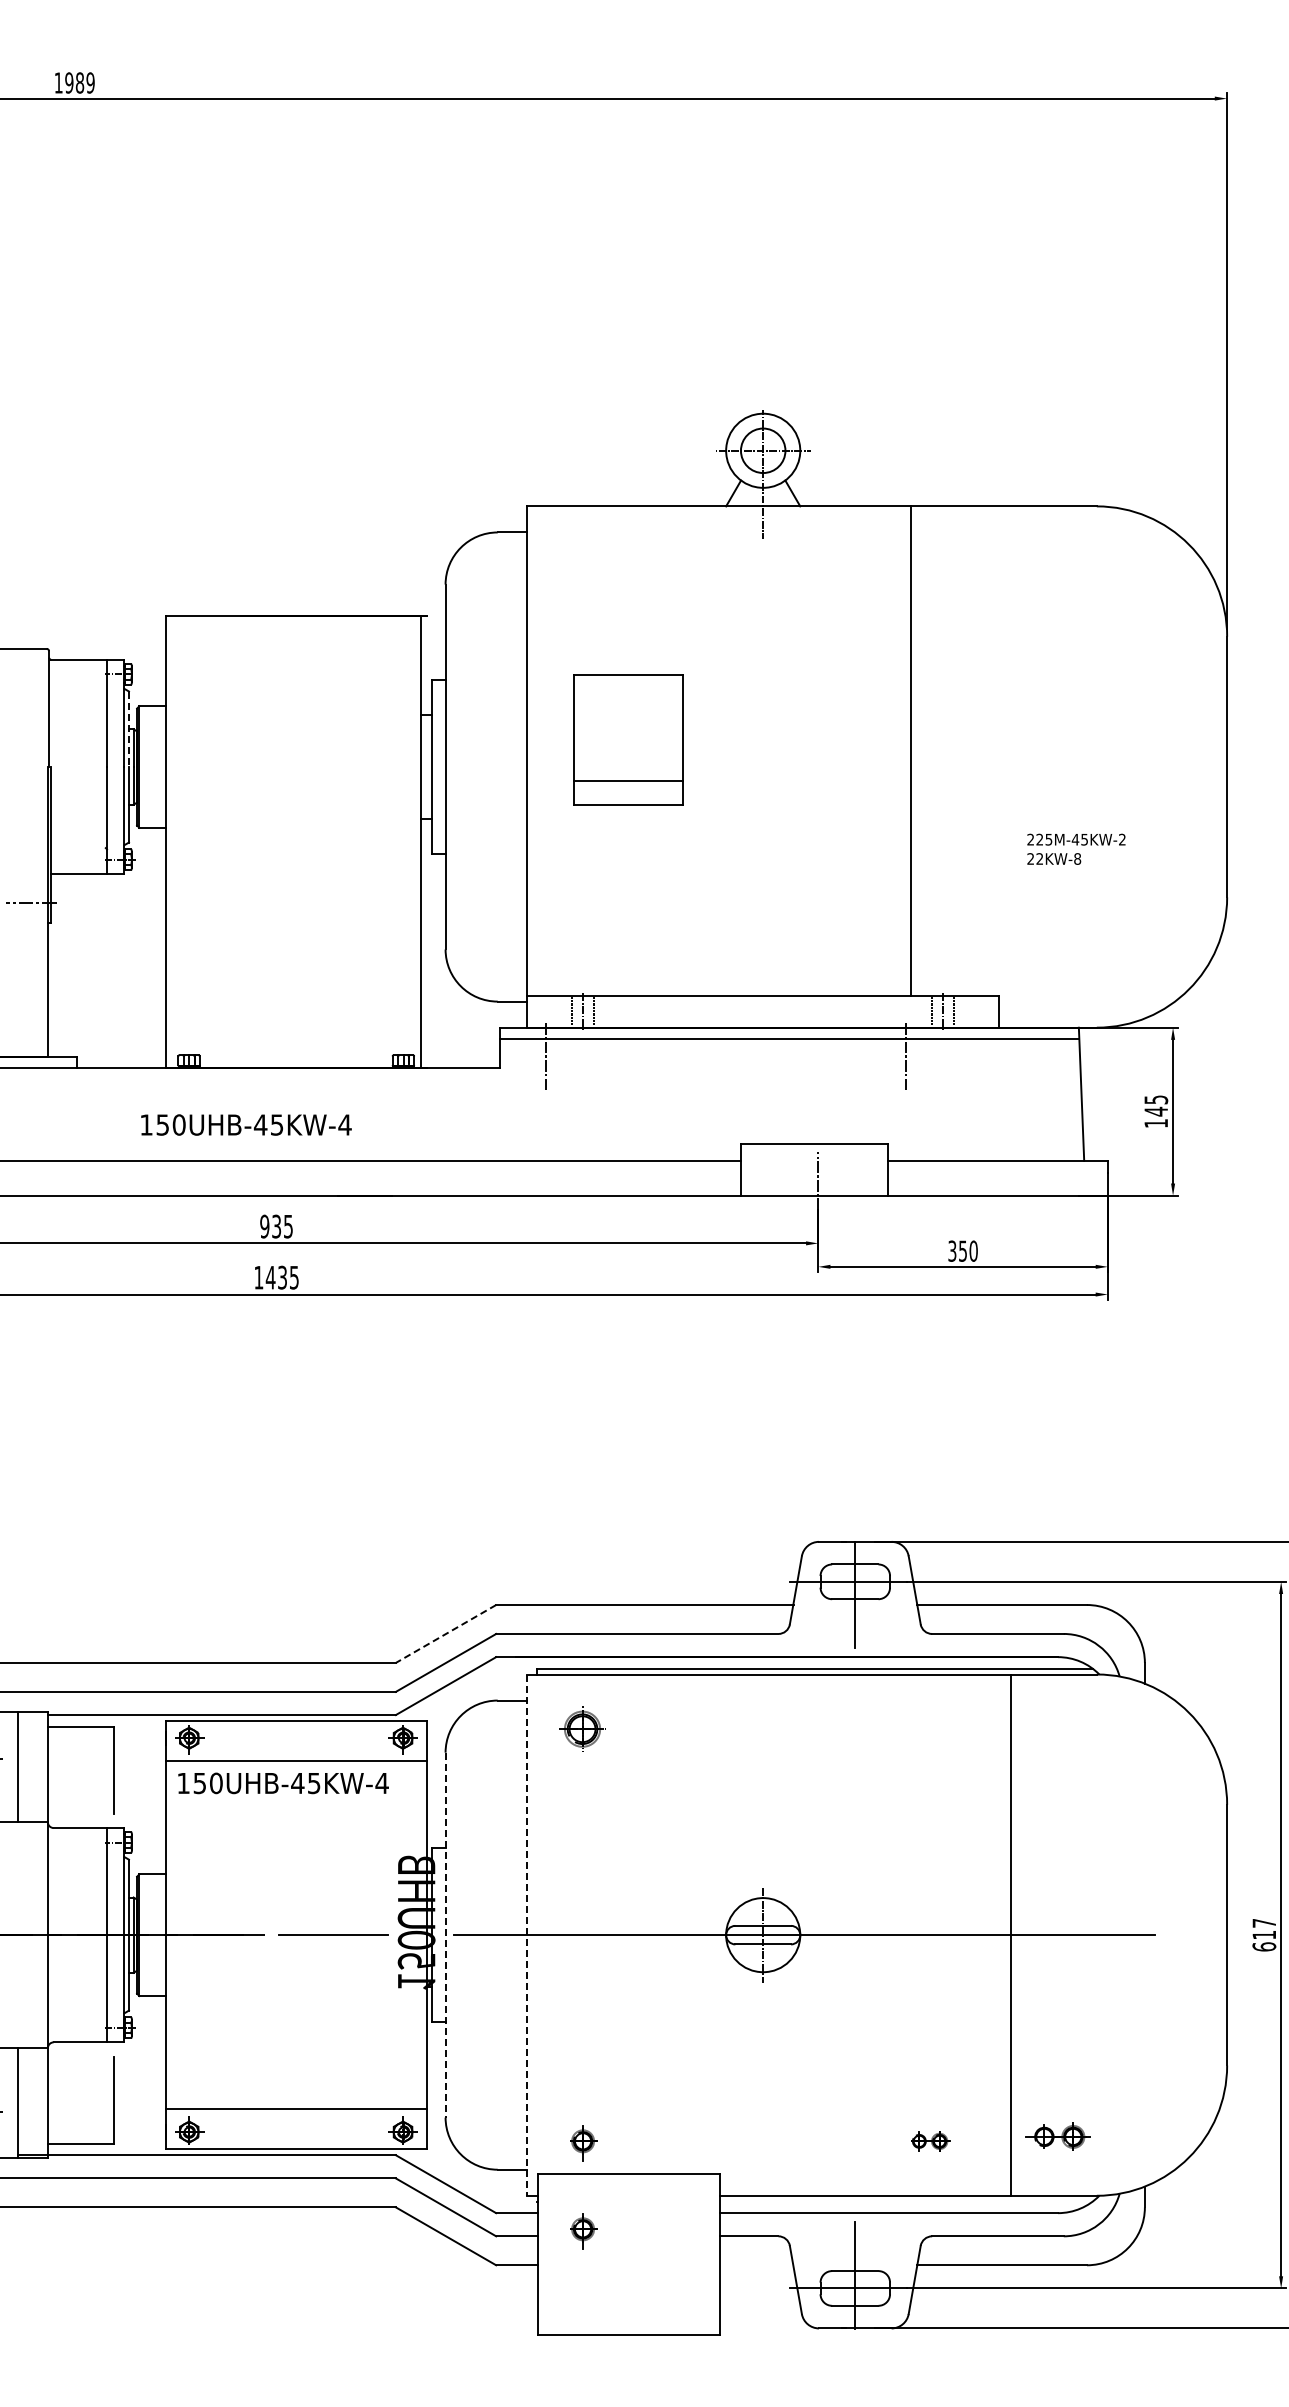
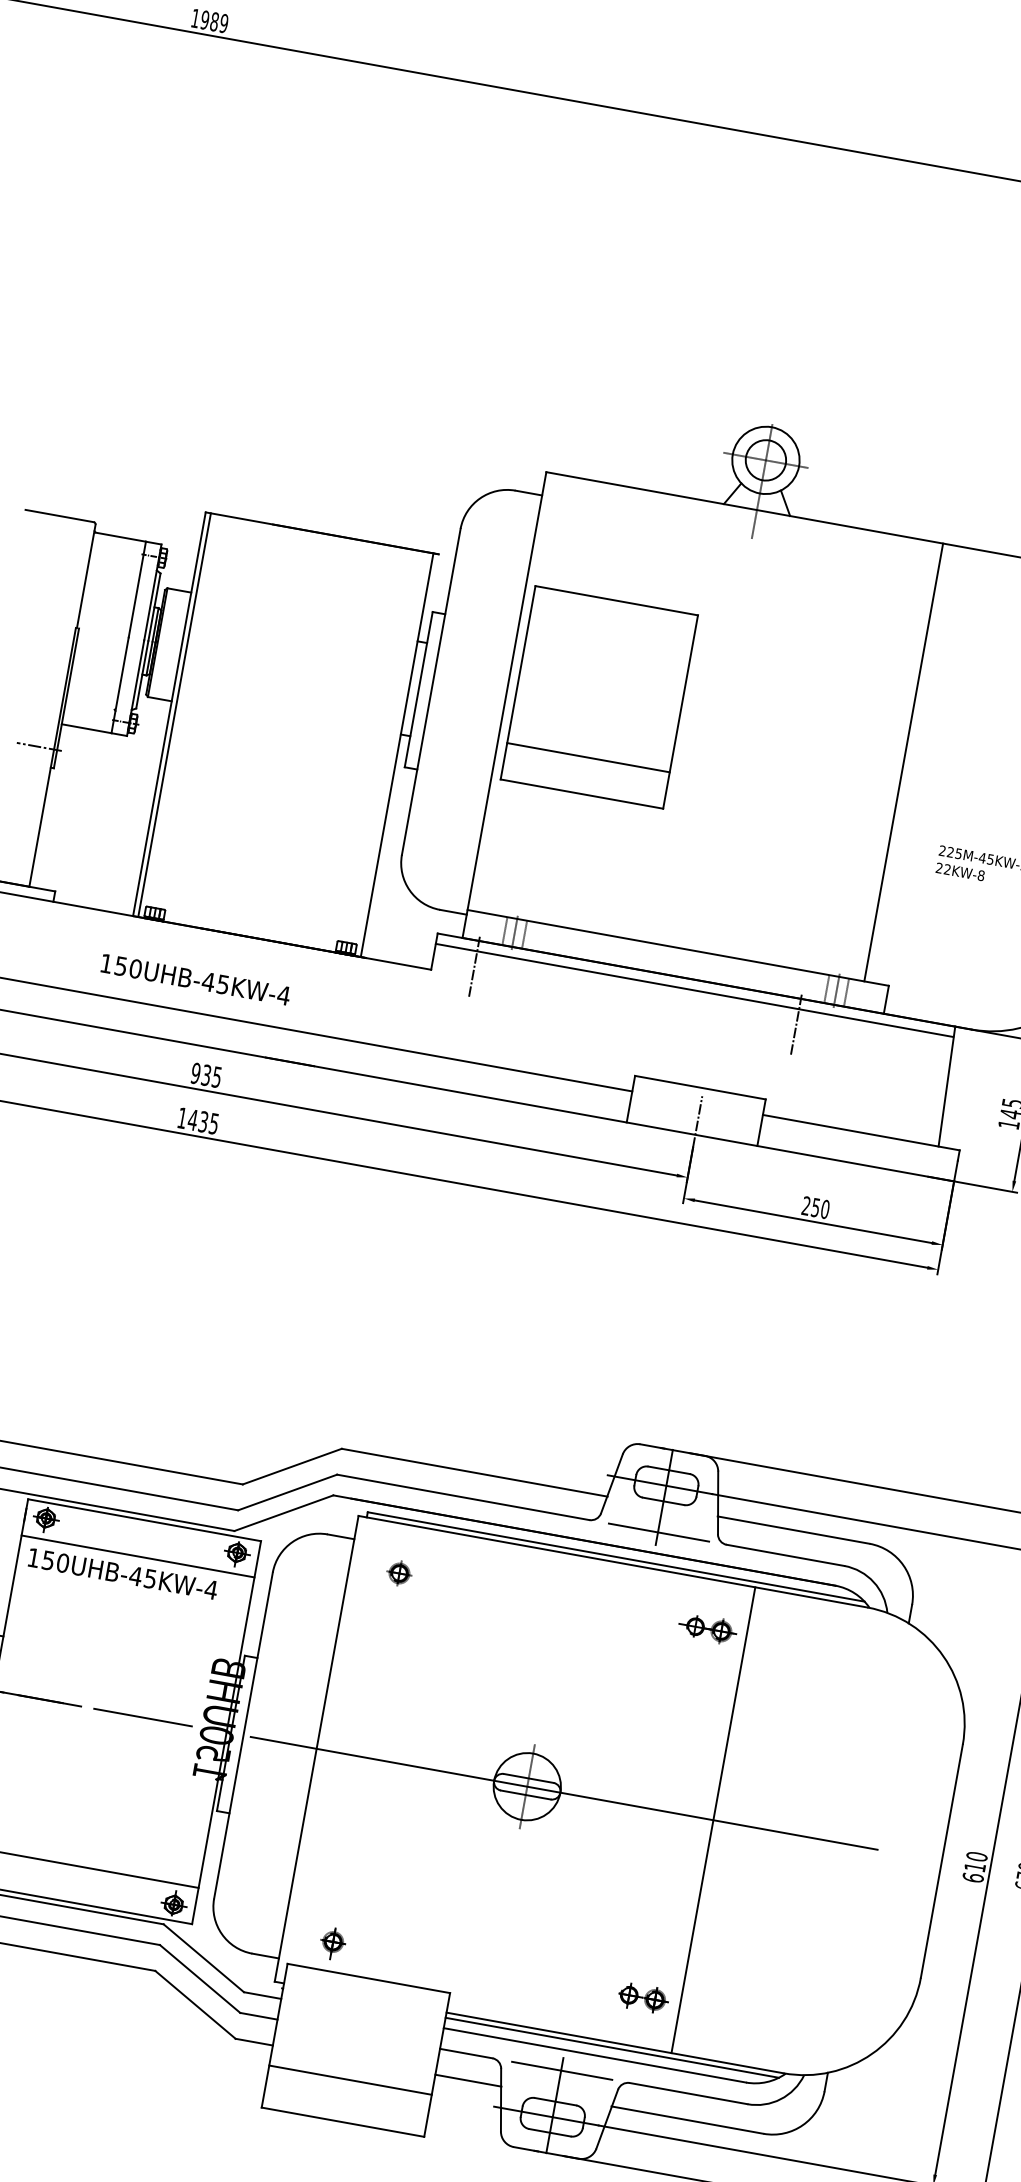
line: (129, 729) -> (154, 607), dashed -> solid
part: (628, 739) -> (599, 696), size x1.67
line: (910, 751) -> (903, 762), moved
line: (171, 842) -> (174, 715), added
text: (952, 1250) -> (806, 1205), 350 -> 250
line: (446, 1633) -> (292, 1466), dashed -> solid
line: (856, 1633) -> (659, 1532), added
part: (583, 1728) -> (399, 1573), size x0.62
text: (1264, 1922) -> (977, 1856), 617 -> 610
line: (1010, 1934) -> (713, 1819), moved
line: (445, 1935) -> (243, 1735), dashed -> solid
line: (527, 1935) -> (316, 1749), dashed -> solid
part: (1057, 2136) -> (707, 1628), moved
part: (930, 2141) -> (643, 1998), size x1.43
line: (905, 2201) -> (611, 2047), added
part: (583, 2231) -> (319, 2022), removed
line: (856, 2236) -> (562, 2071), added
line: (756, 2265) -> (468, 2080), added
line: (628, 2287) -> (350, 2079), added

